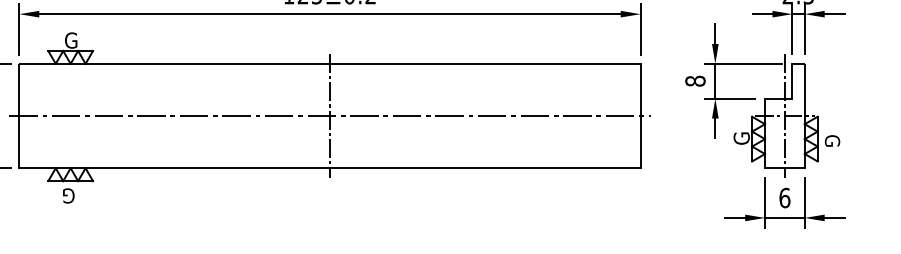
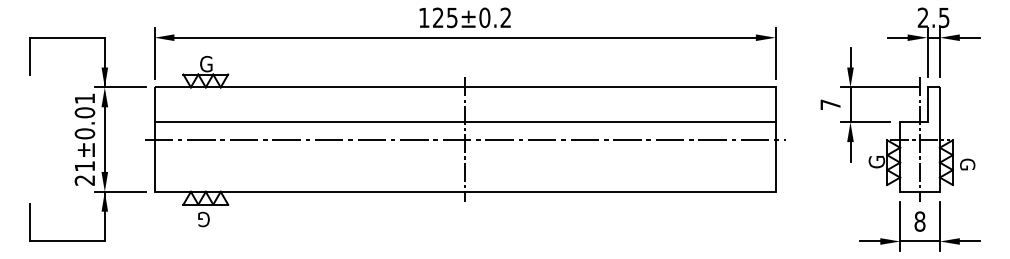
text: (695, 80) -> (830, 104), 8 -> 7
line: (329, 98) -> (464, 122), added
text: (784, 197) -> (919, 221), 6 -> 8

